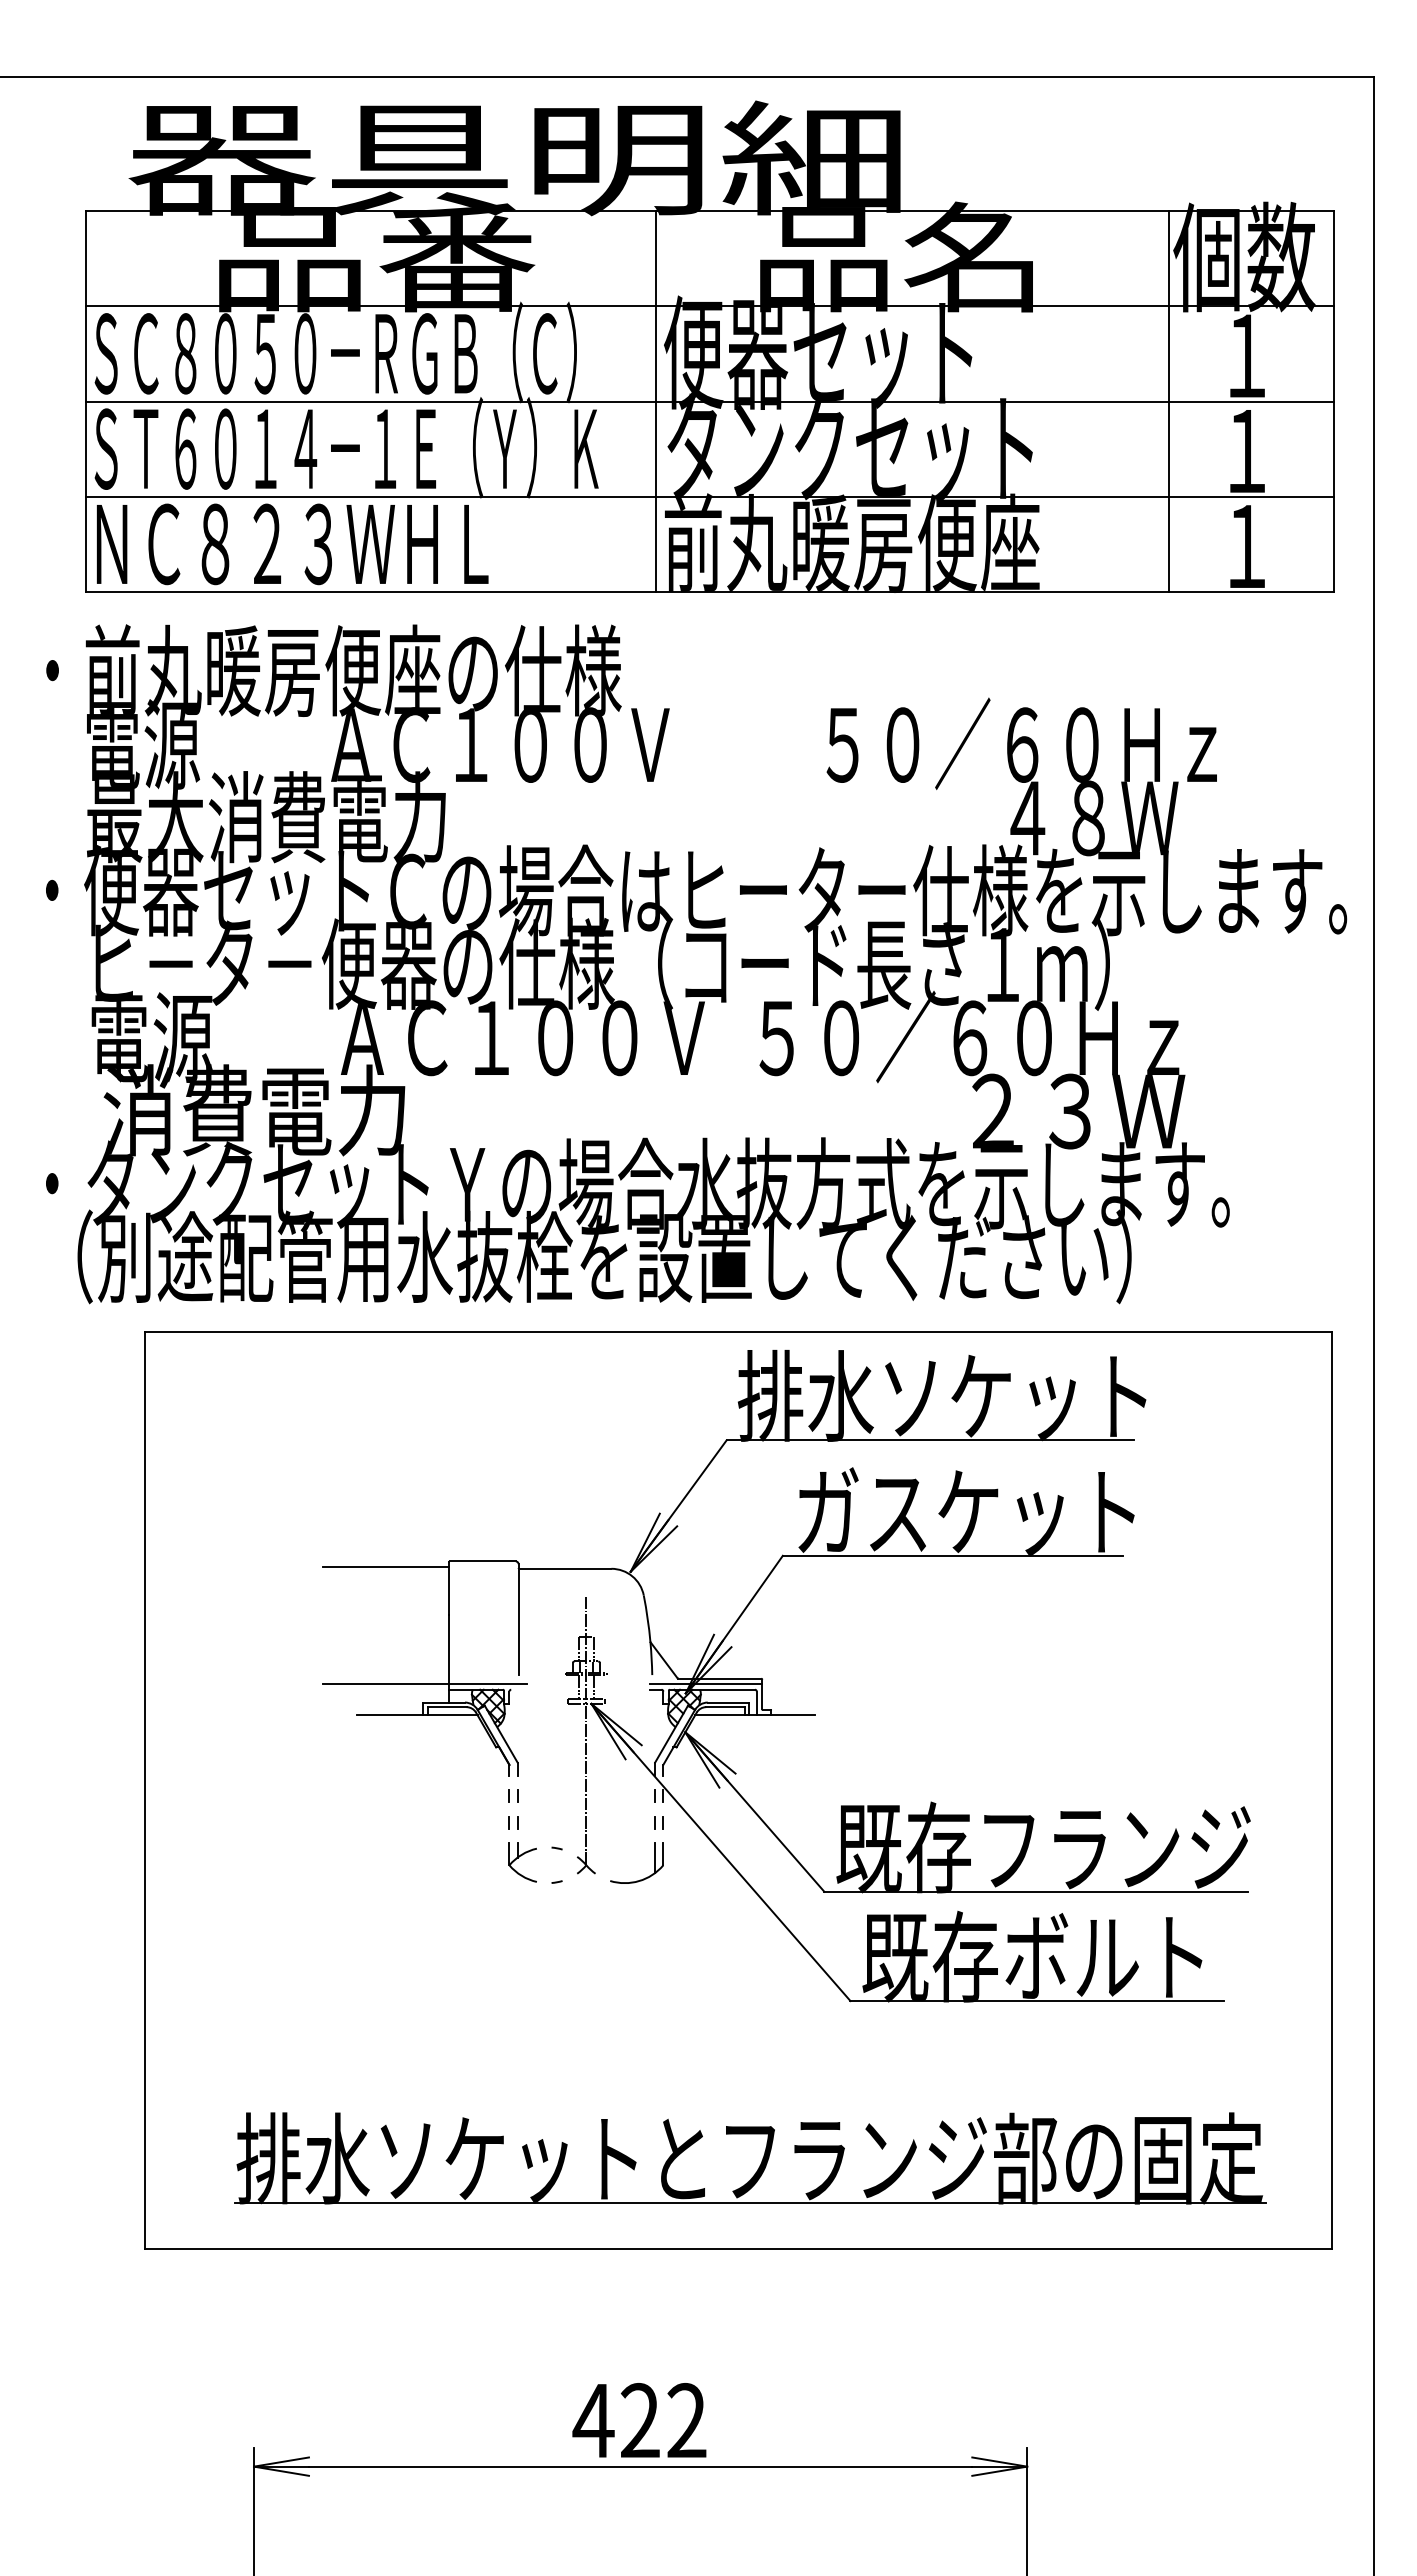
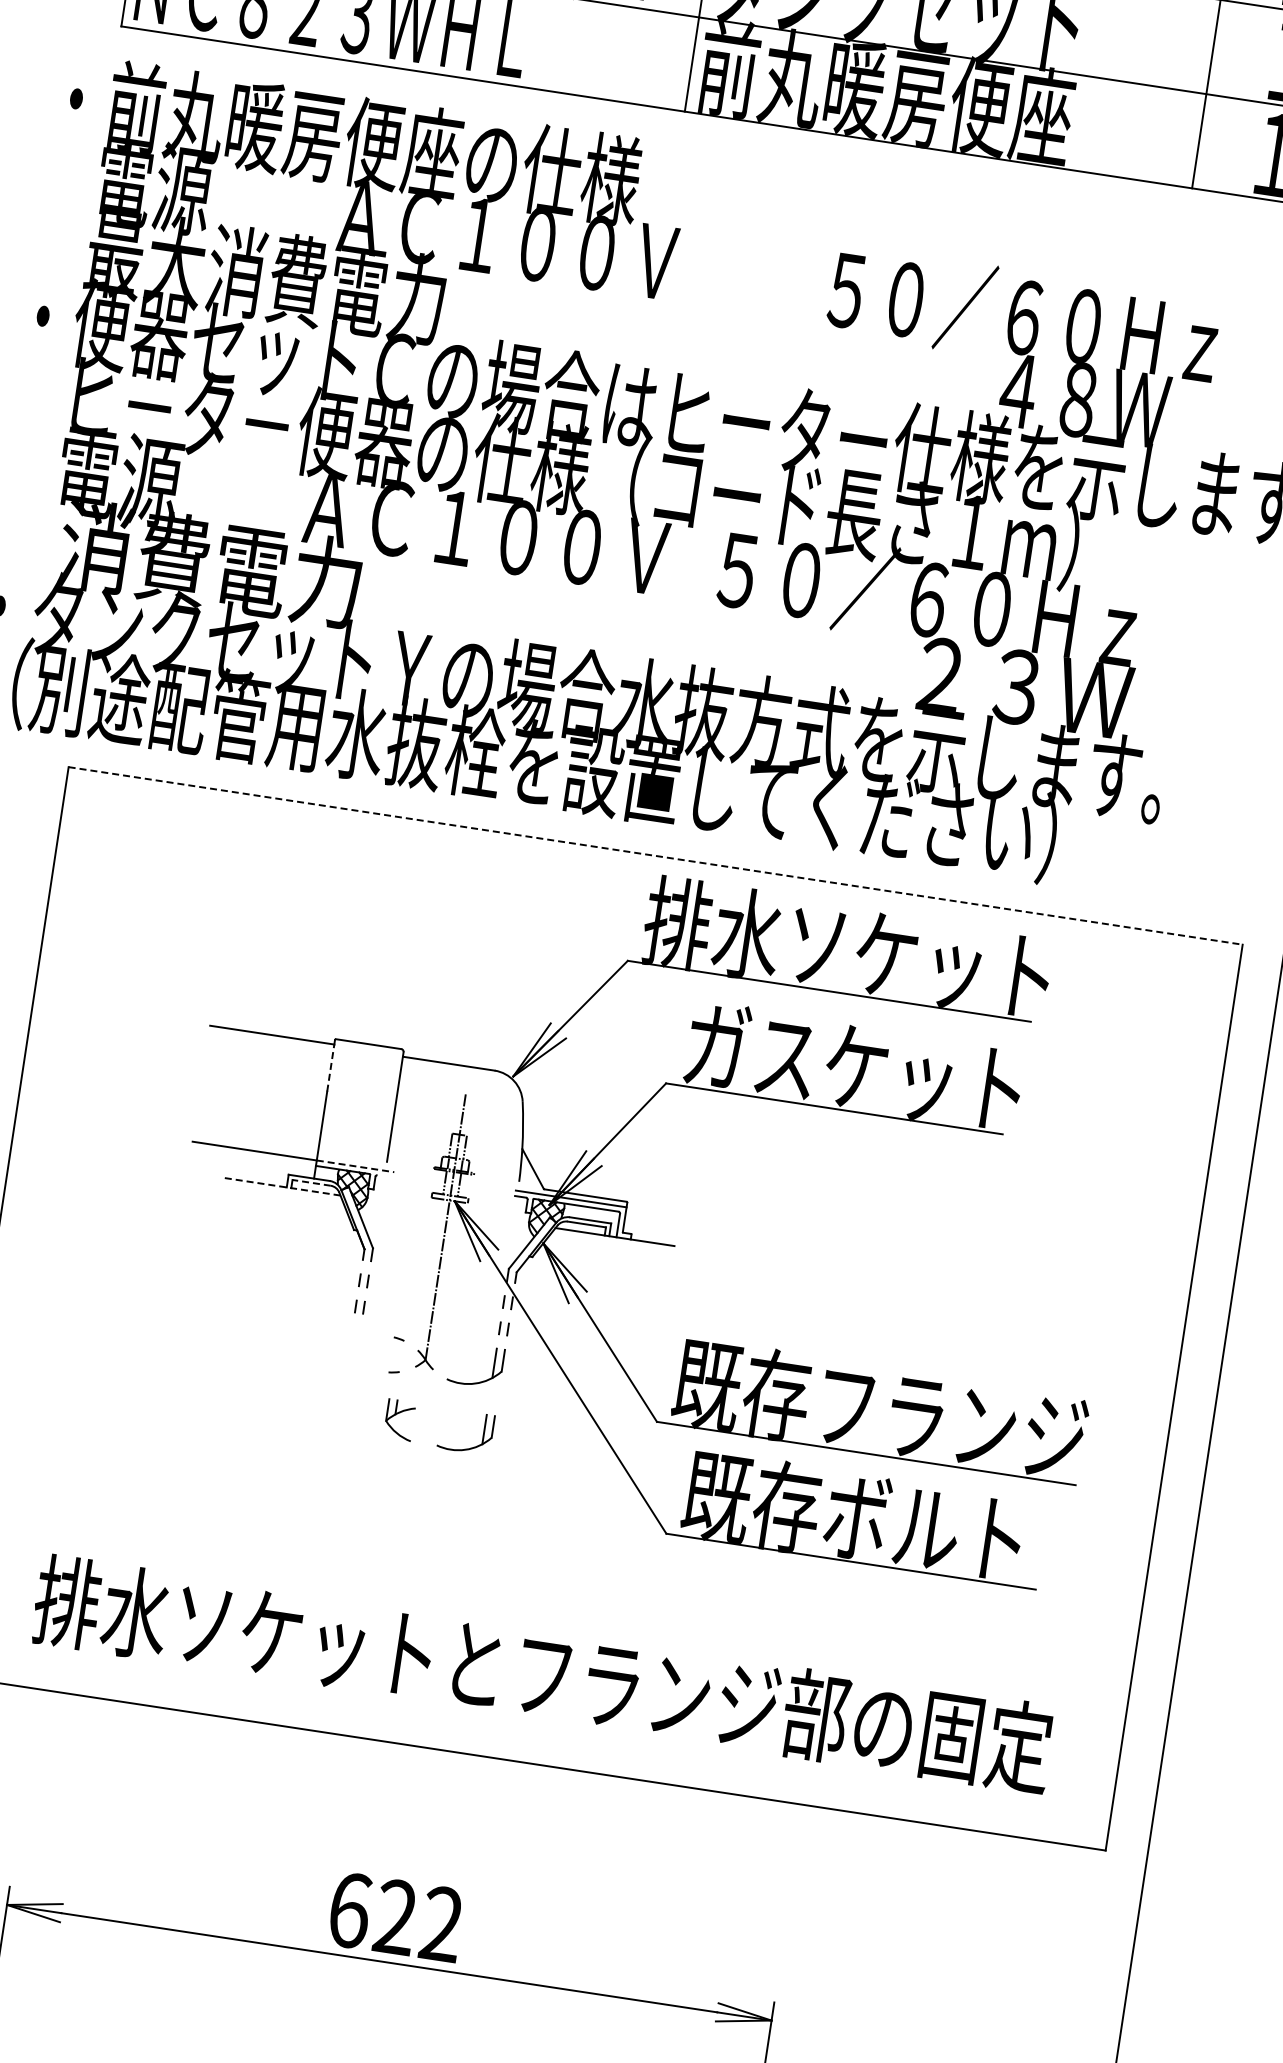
line: (738, 1332) -> (655, 855), solid -> dashed
line: (448, 1590) -> (330, 1067), solid -> dashed
line: (488, 1684) -> (355, 1166), solid -> dashed
line: (446, 1707) -> (310, 1183), solid -> dashed
line: (417, 1715) -> (281, 1186), solid -> dashed
part: (522, 1862) -> (399, 1420), moved
part: (643, 1945) -> (470, 1447), added
line: (750, 2202) -> (537, 1717), removed
text: (593, 2420) -> (349, 1910), 422 -> 622

